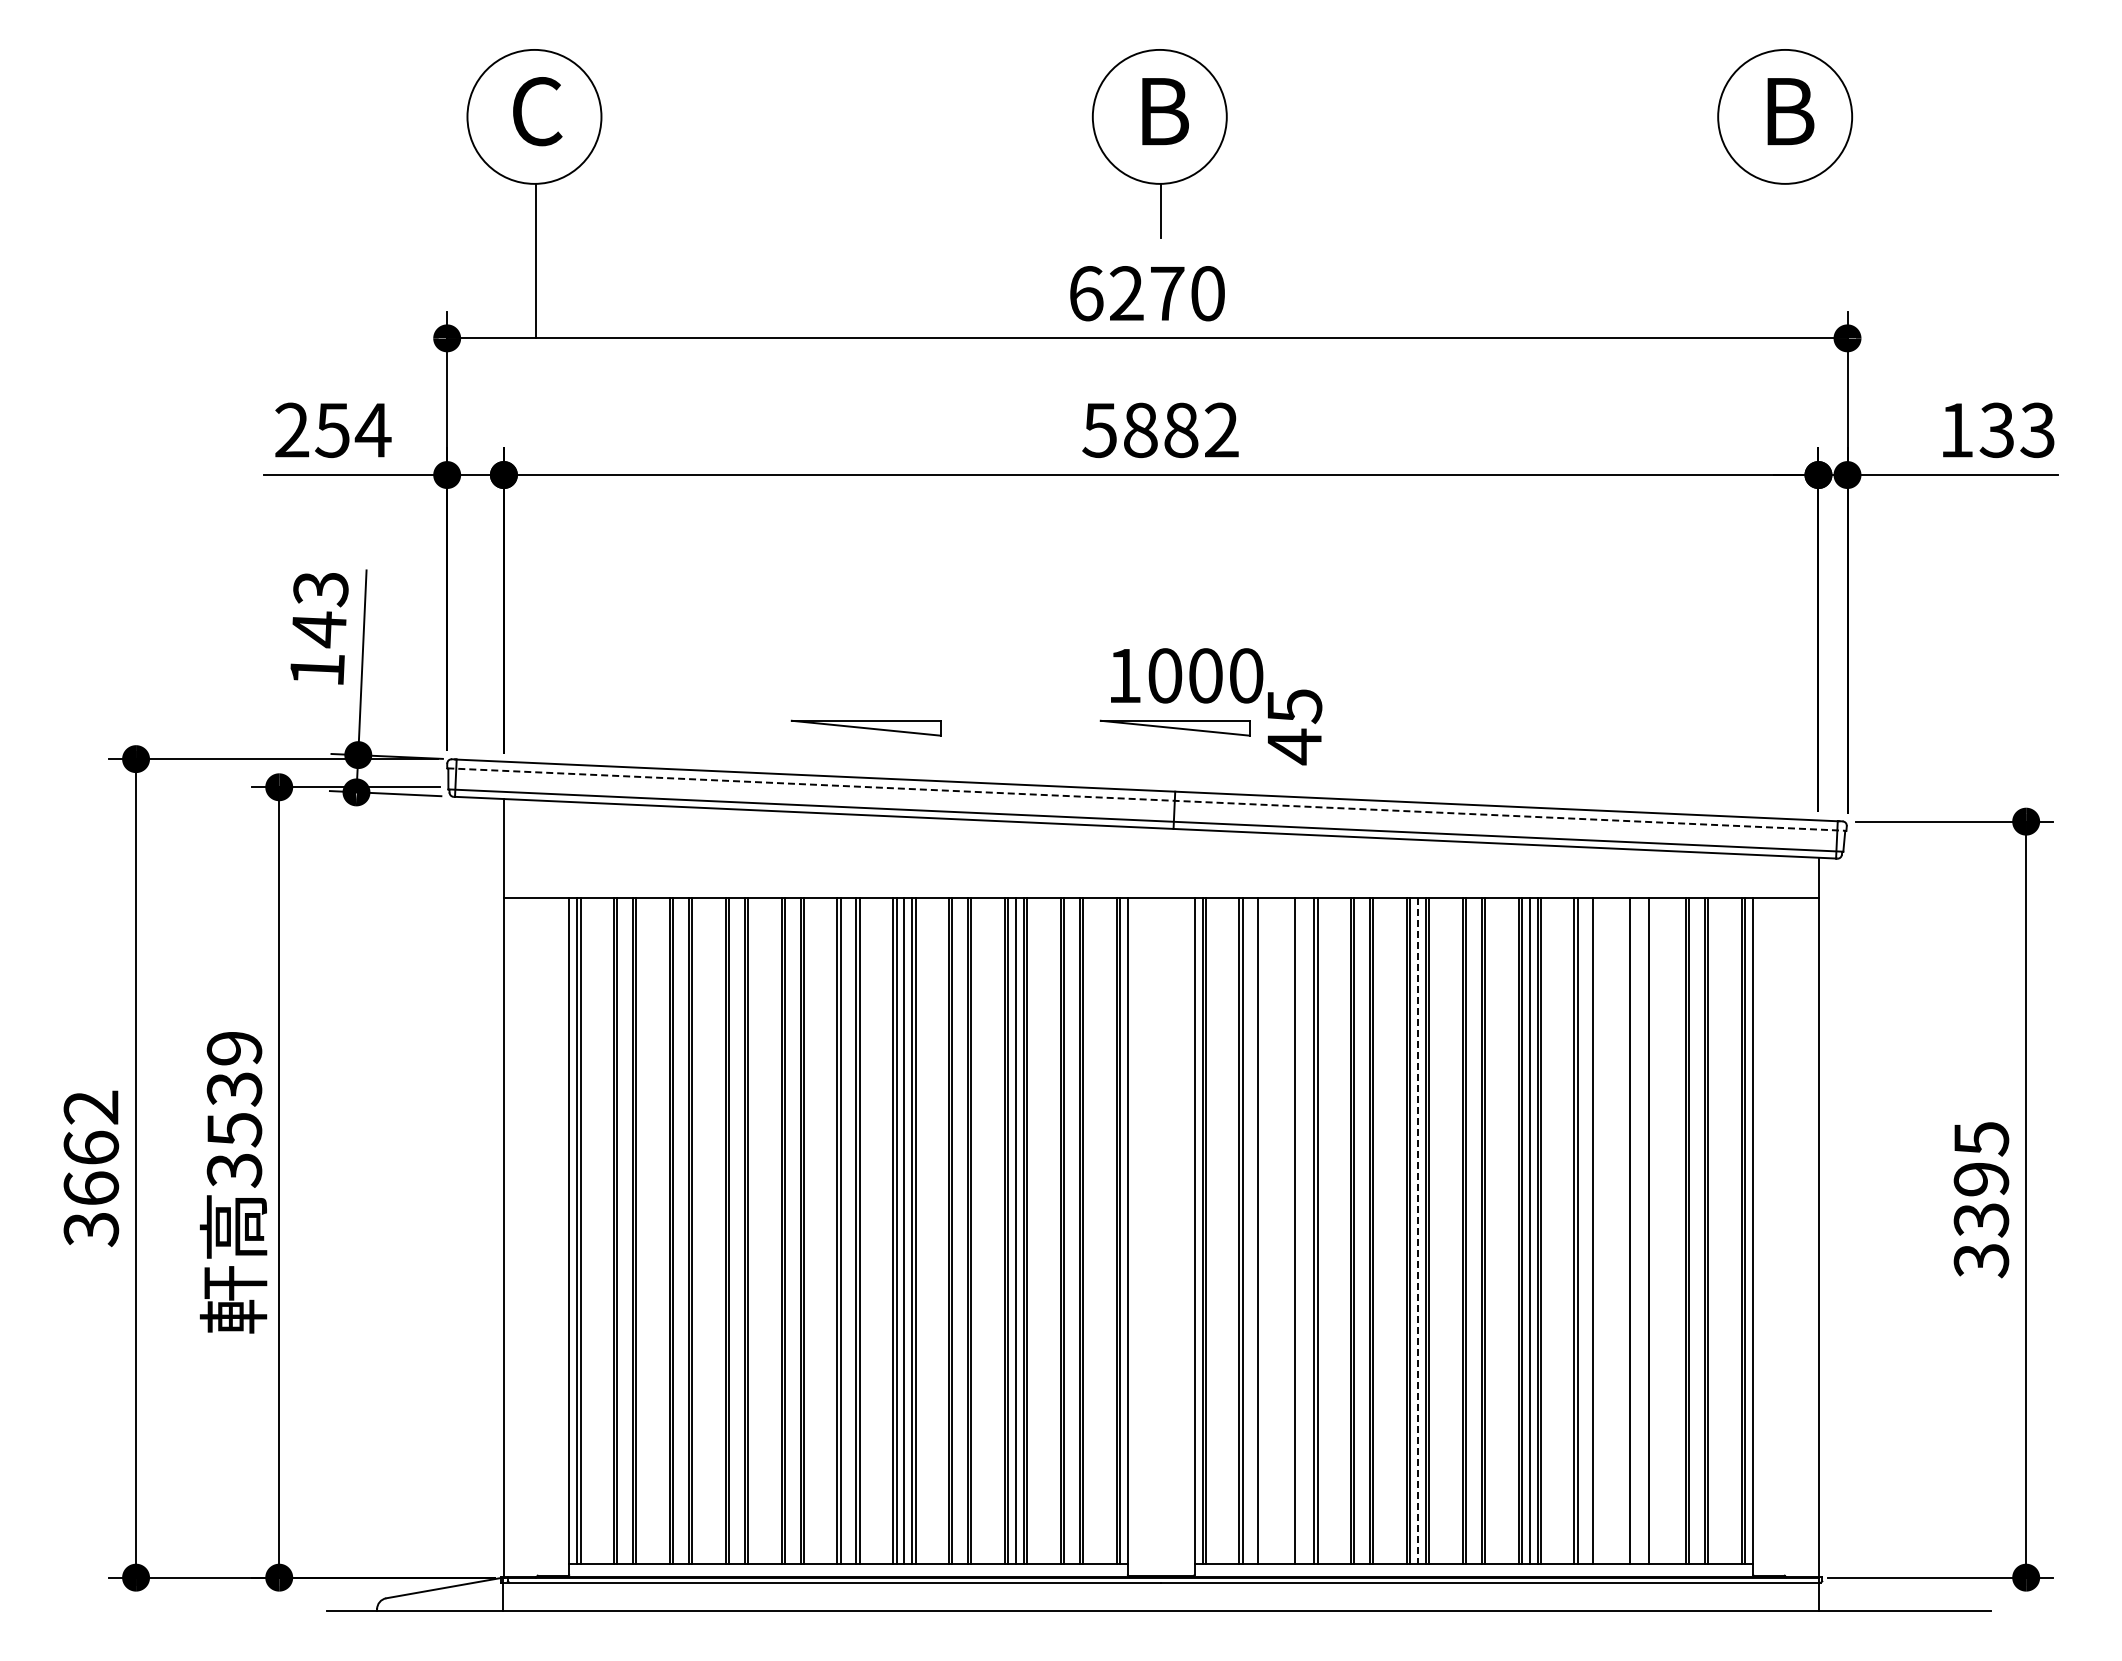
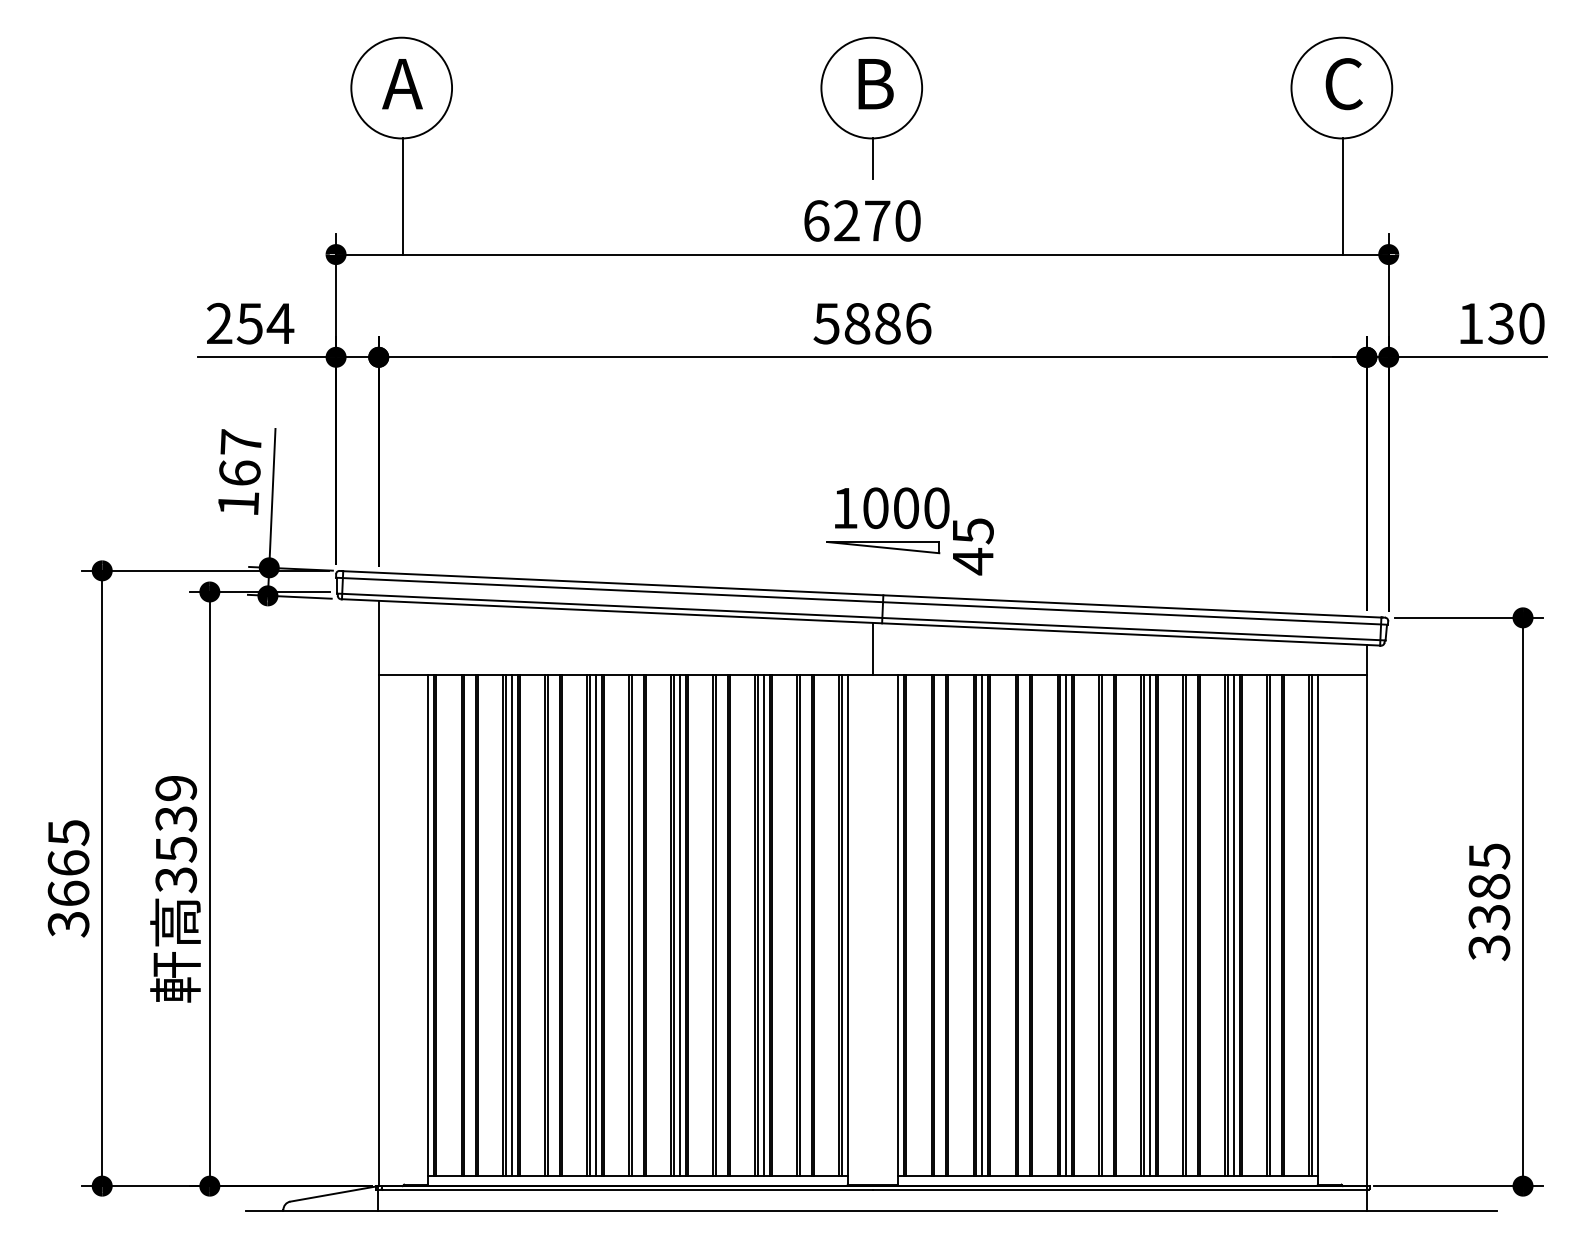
text: (535, 111) -> (402, 84), C -> A
text: (1788, 111) -> (1344, 84), B -> C
line: (1786, 260) -> (1342, 196), added
text: (2037, 429) -> (1531, 323), 133 -> 130
text: (1222, 430) -> (918, 323), 5882 -> 5886
text: (319, 609) -> (240, 458), 143 -> 167
part: (865, 727) -> (650, 547), removed
line: (1147, 799) -> (862, 601), dashed -> solid
line: (1161, 862) -> (873, 648), added
text: (91, 1107) -> (68, 832), 3662 -> 3665
text: (1981, 1179) -> (1489, 886), 3395 -> 3385
line: (681, 1230) -> (512, 925), added
line: (792, 1230) -> (595, 925), added
line: (1261, 1230) -> (948, 925), added
line: (1298, 1230) -> (976, 925), added
line: (1306, 1230) -> (982, 925), added
line: (1596, 1230) -> (1200, 925), added
line: (1633, 1230) -> (1227, 925), added
line: (1641, 1230) -> (1233, 925), added
line: (1652, 1230) -> (1242, 925), added
line: (1418, 1231) -> (1066, 925), dashed -> solid

